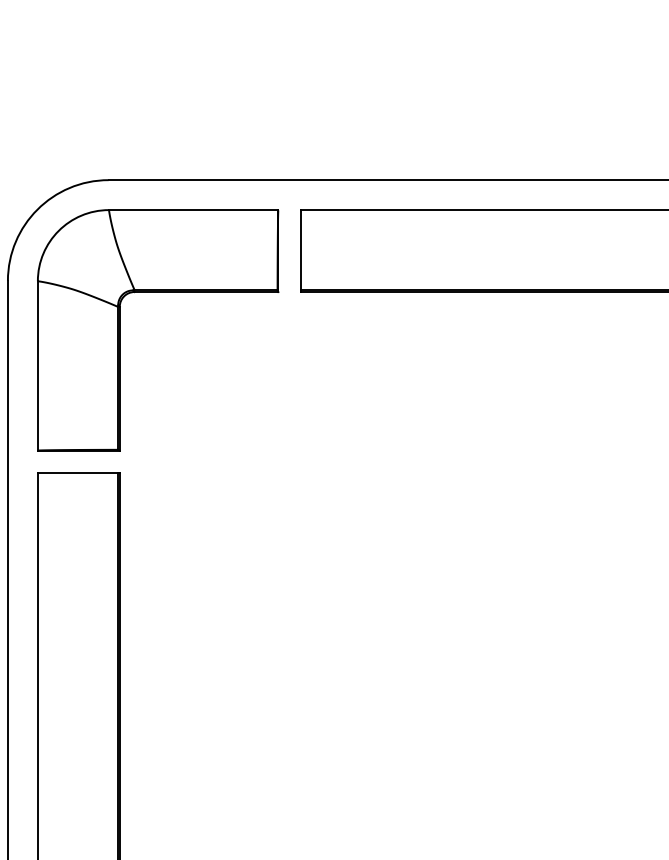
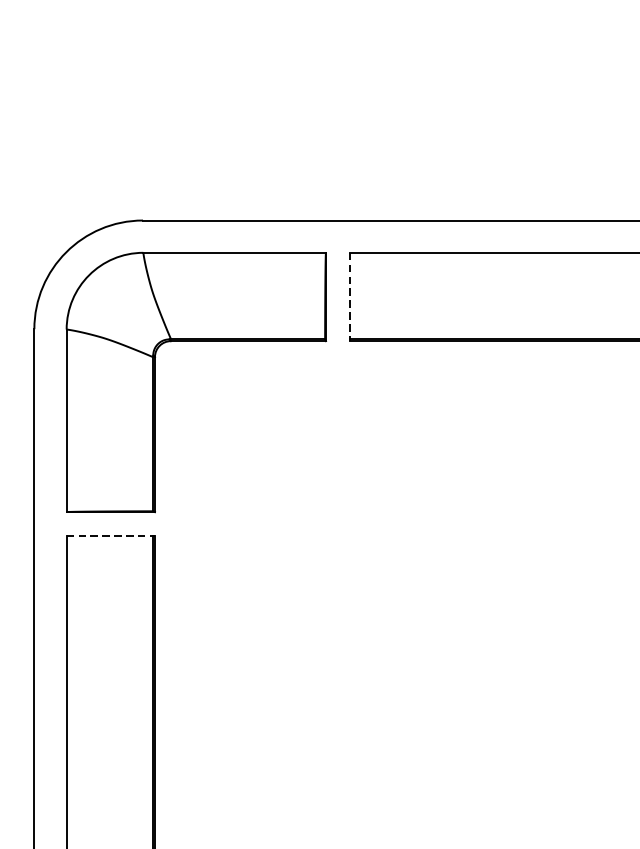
line: (300, 251) -> (349, 297), solid -> dashed
line: (78, 472) -> (110, 535), solid -> dashed

